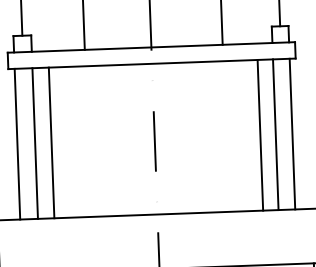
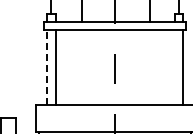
line: (260, 134) -> (167, 67), removed
line: (275, 134) -> (174, 67), removed
line: (50, 142) -> (63, 67), removed
line: (18, 143) -> (47, 67), solid -> dashed

